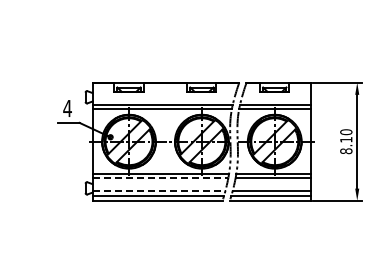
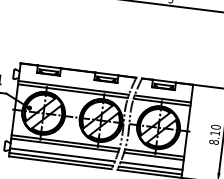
line: (160, 178) -> (64, 145), dashed -> solid
line: (159, 190) -> (62, 154), dashed -> solid

